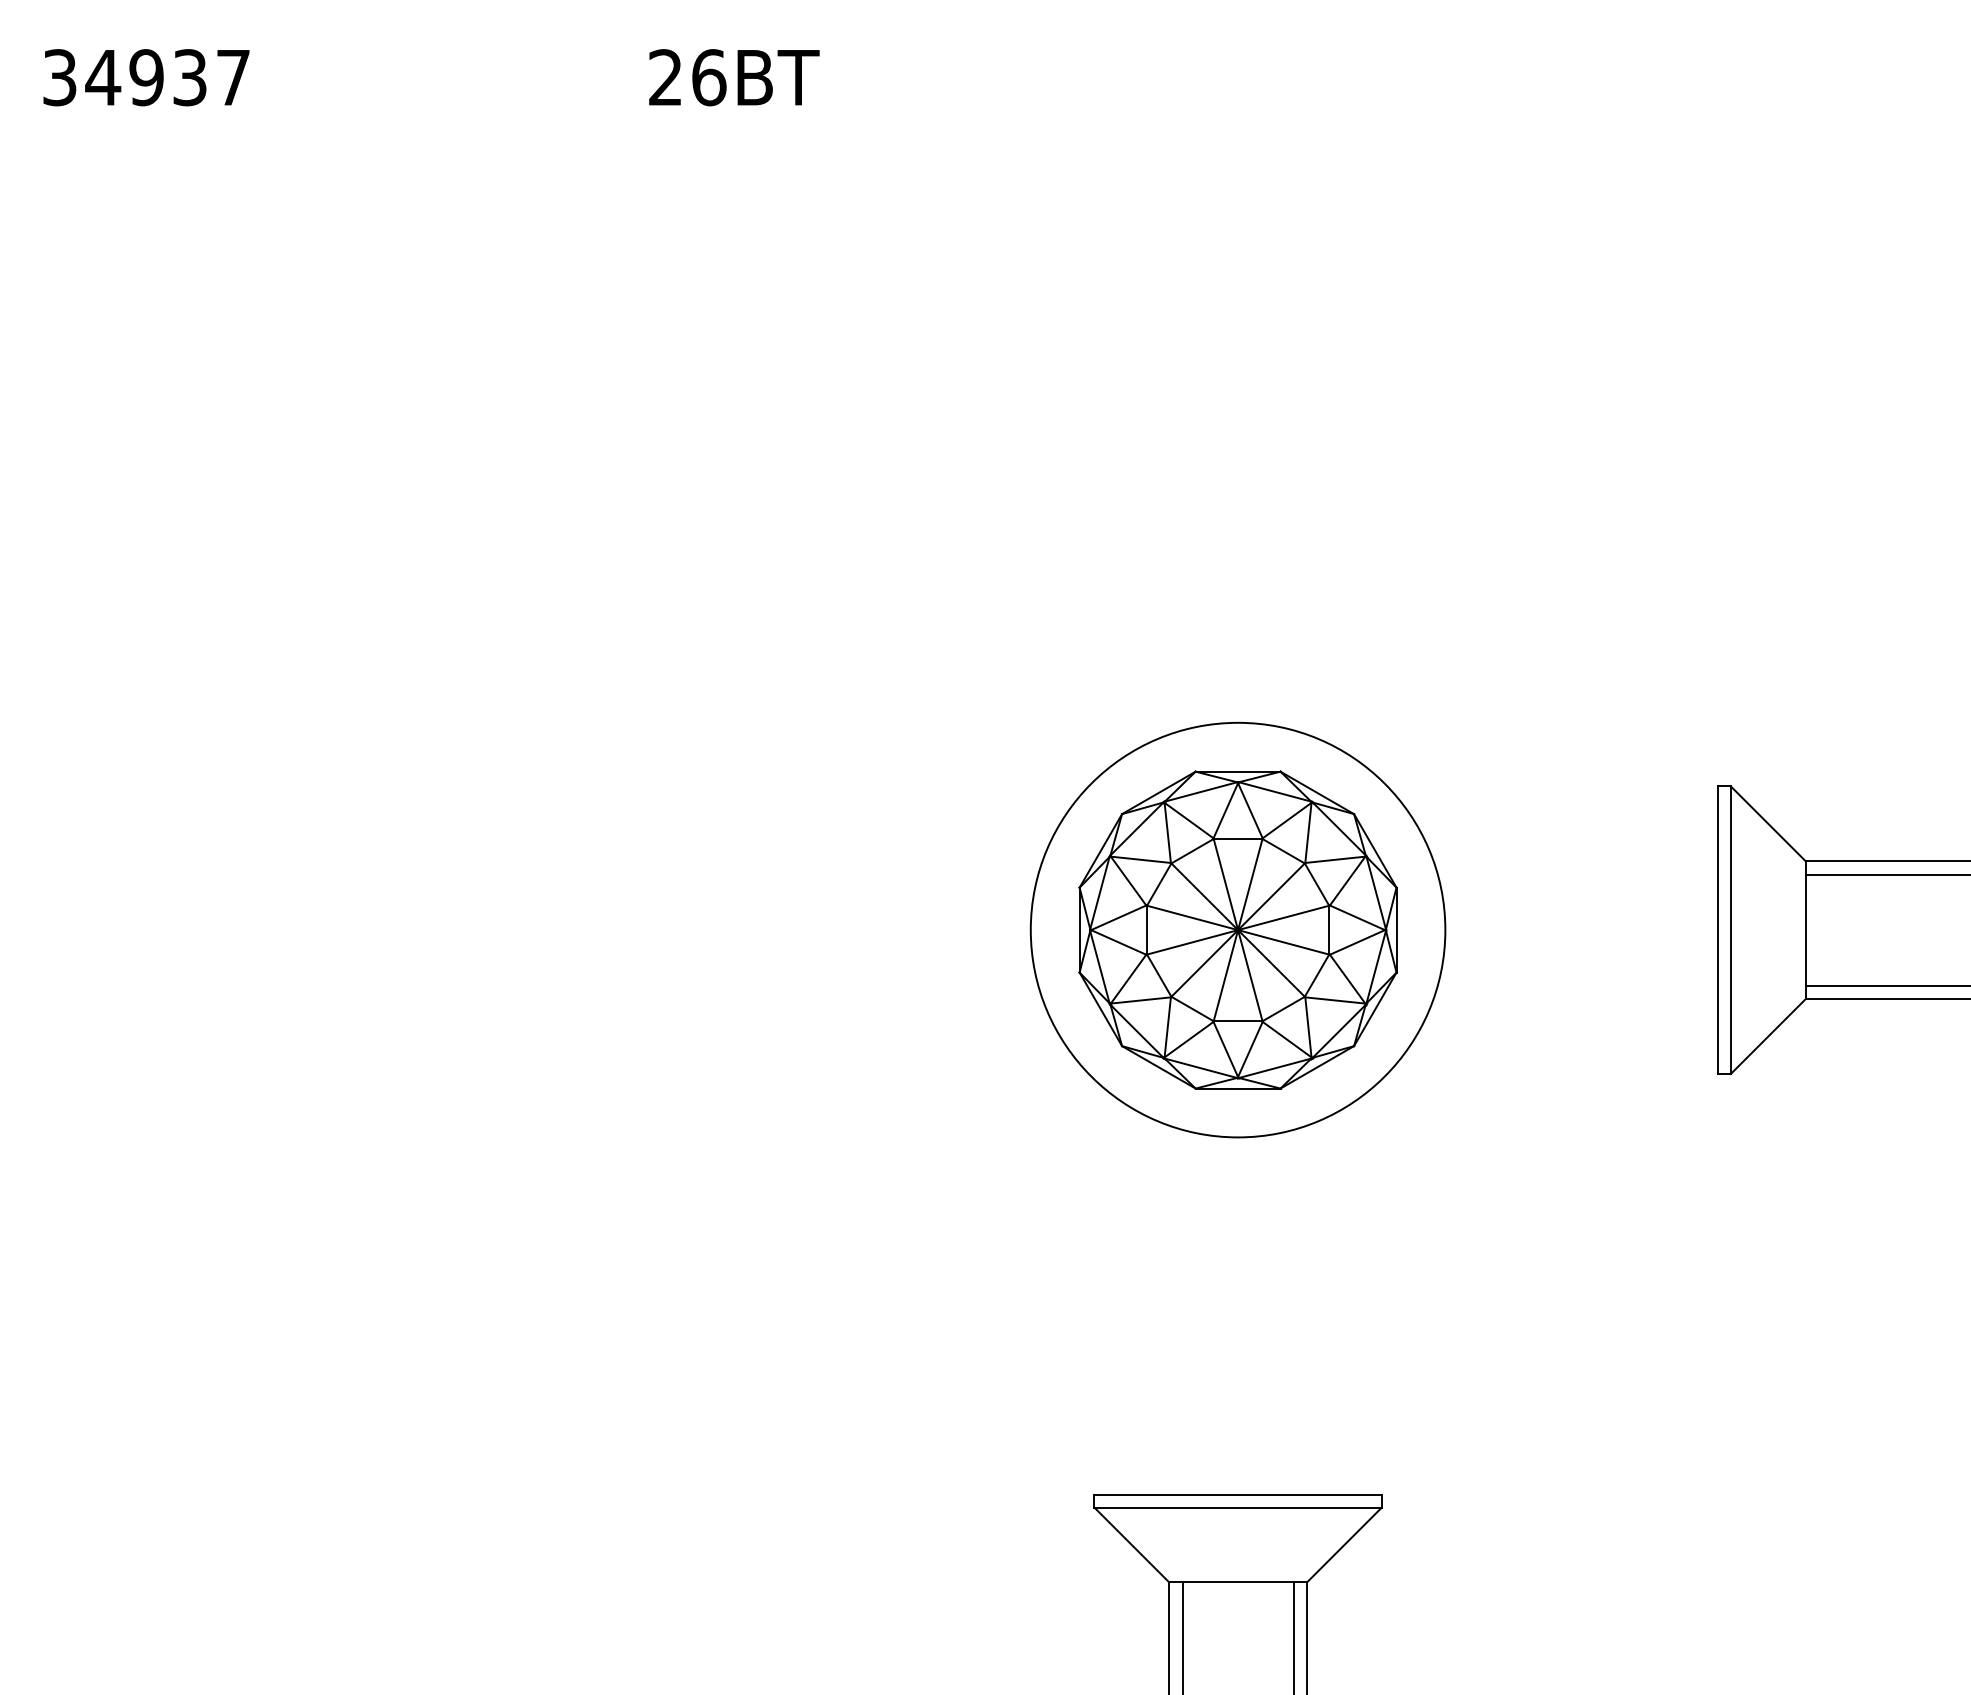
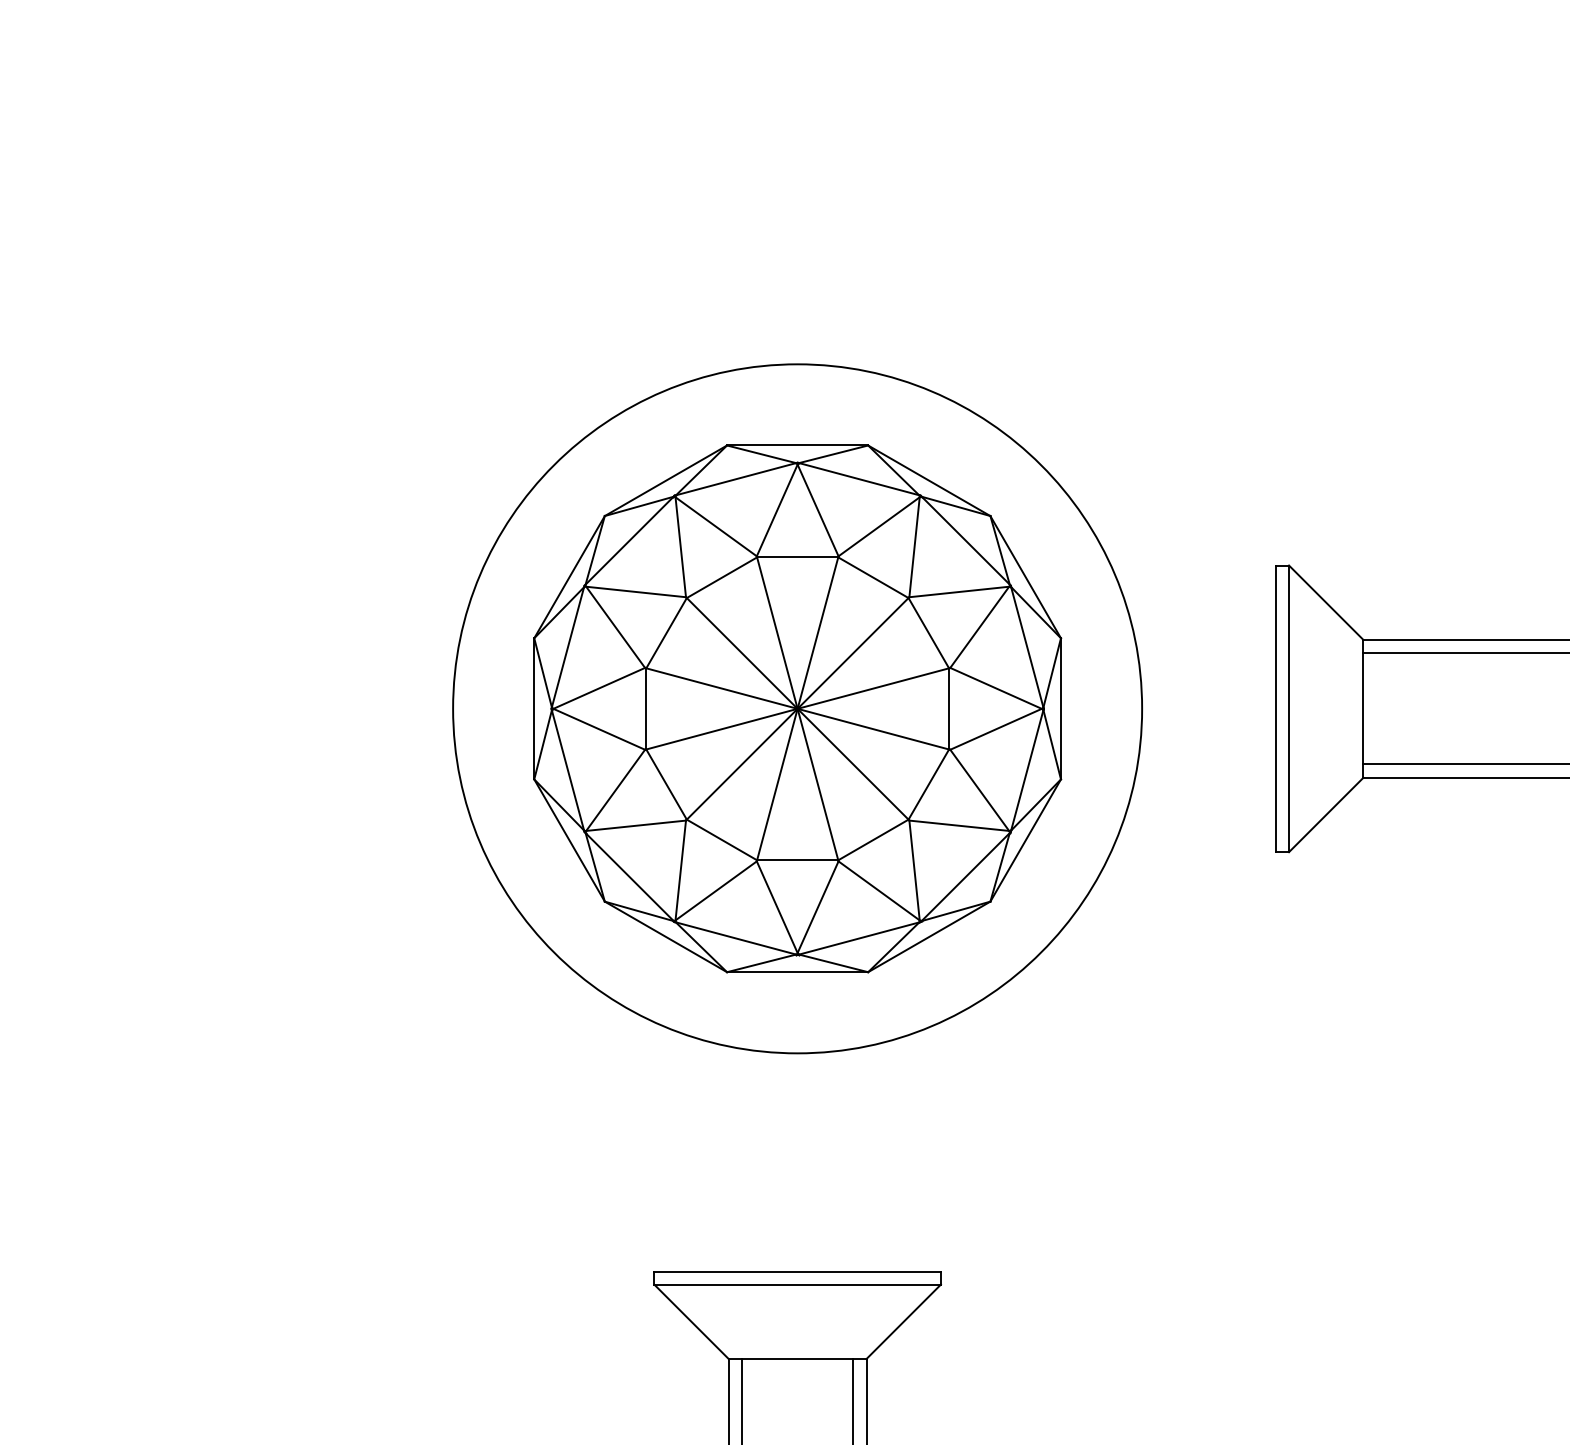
part: (1237, 929) -> (796, 708), size x1.67

